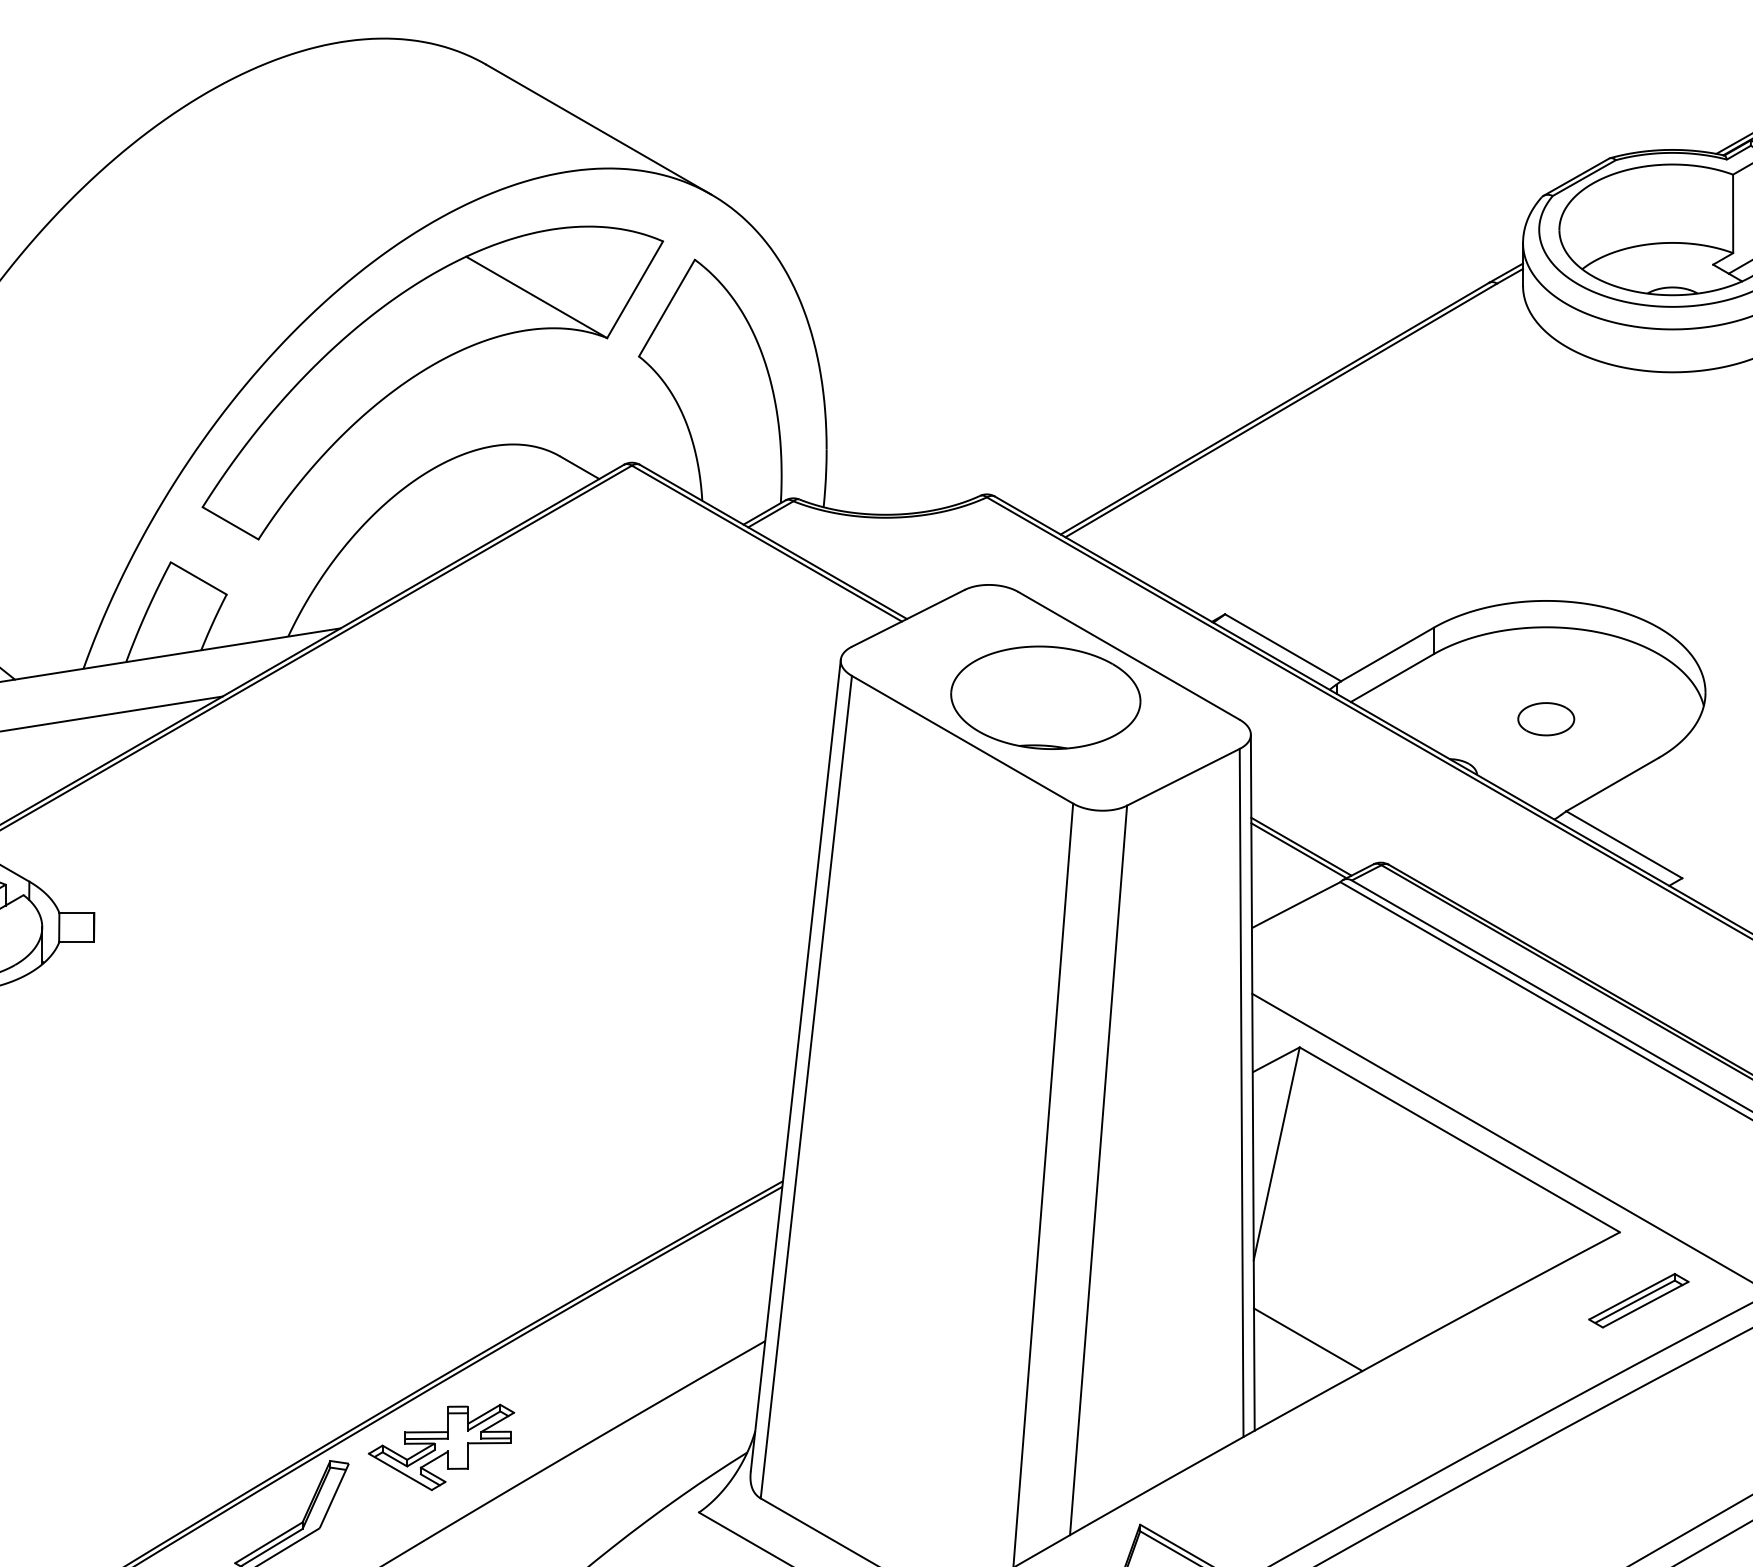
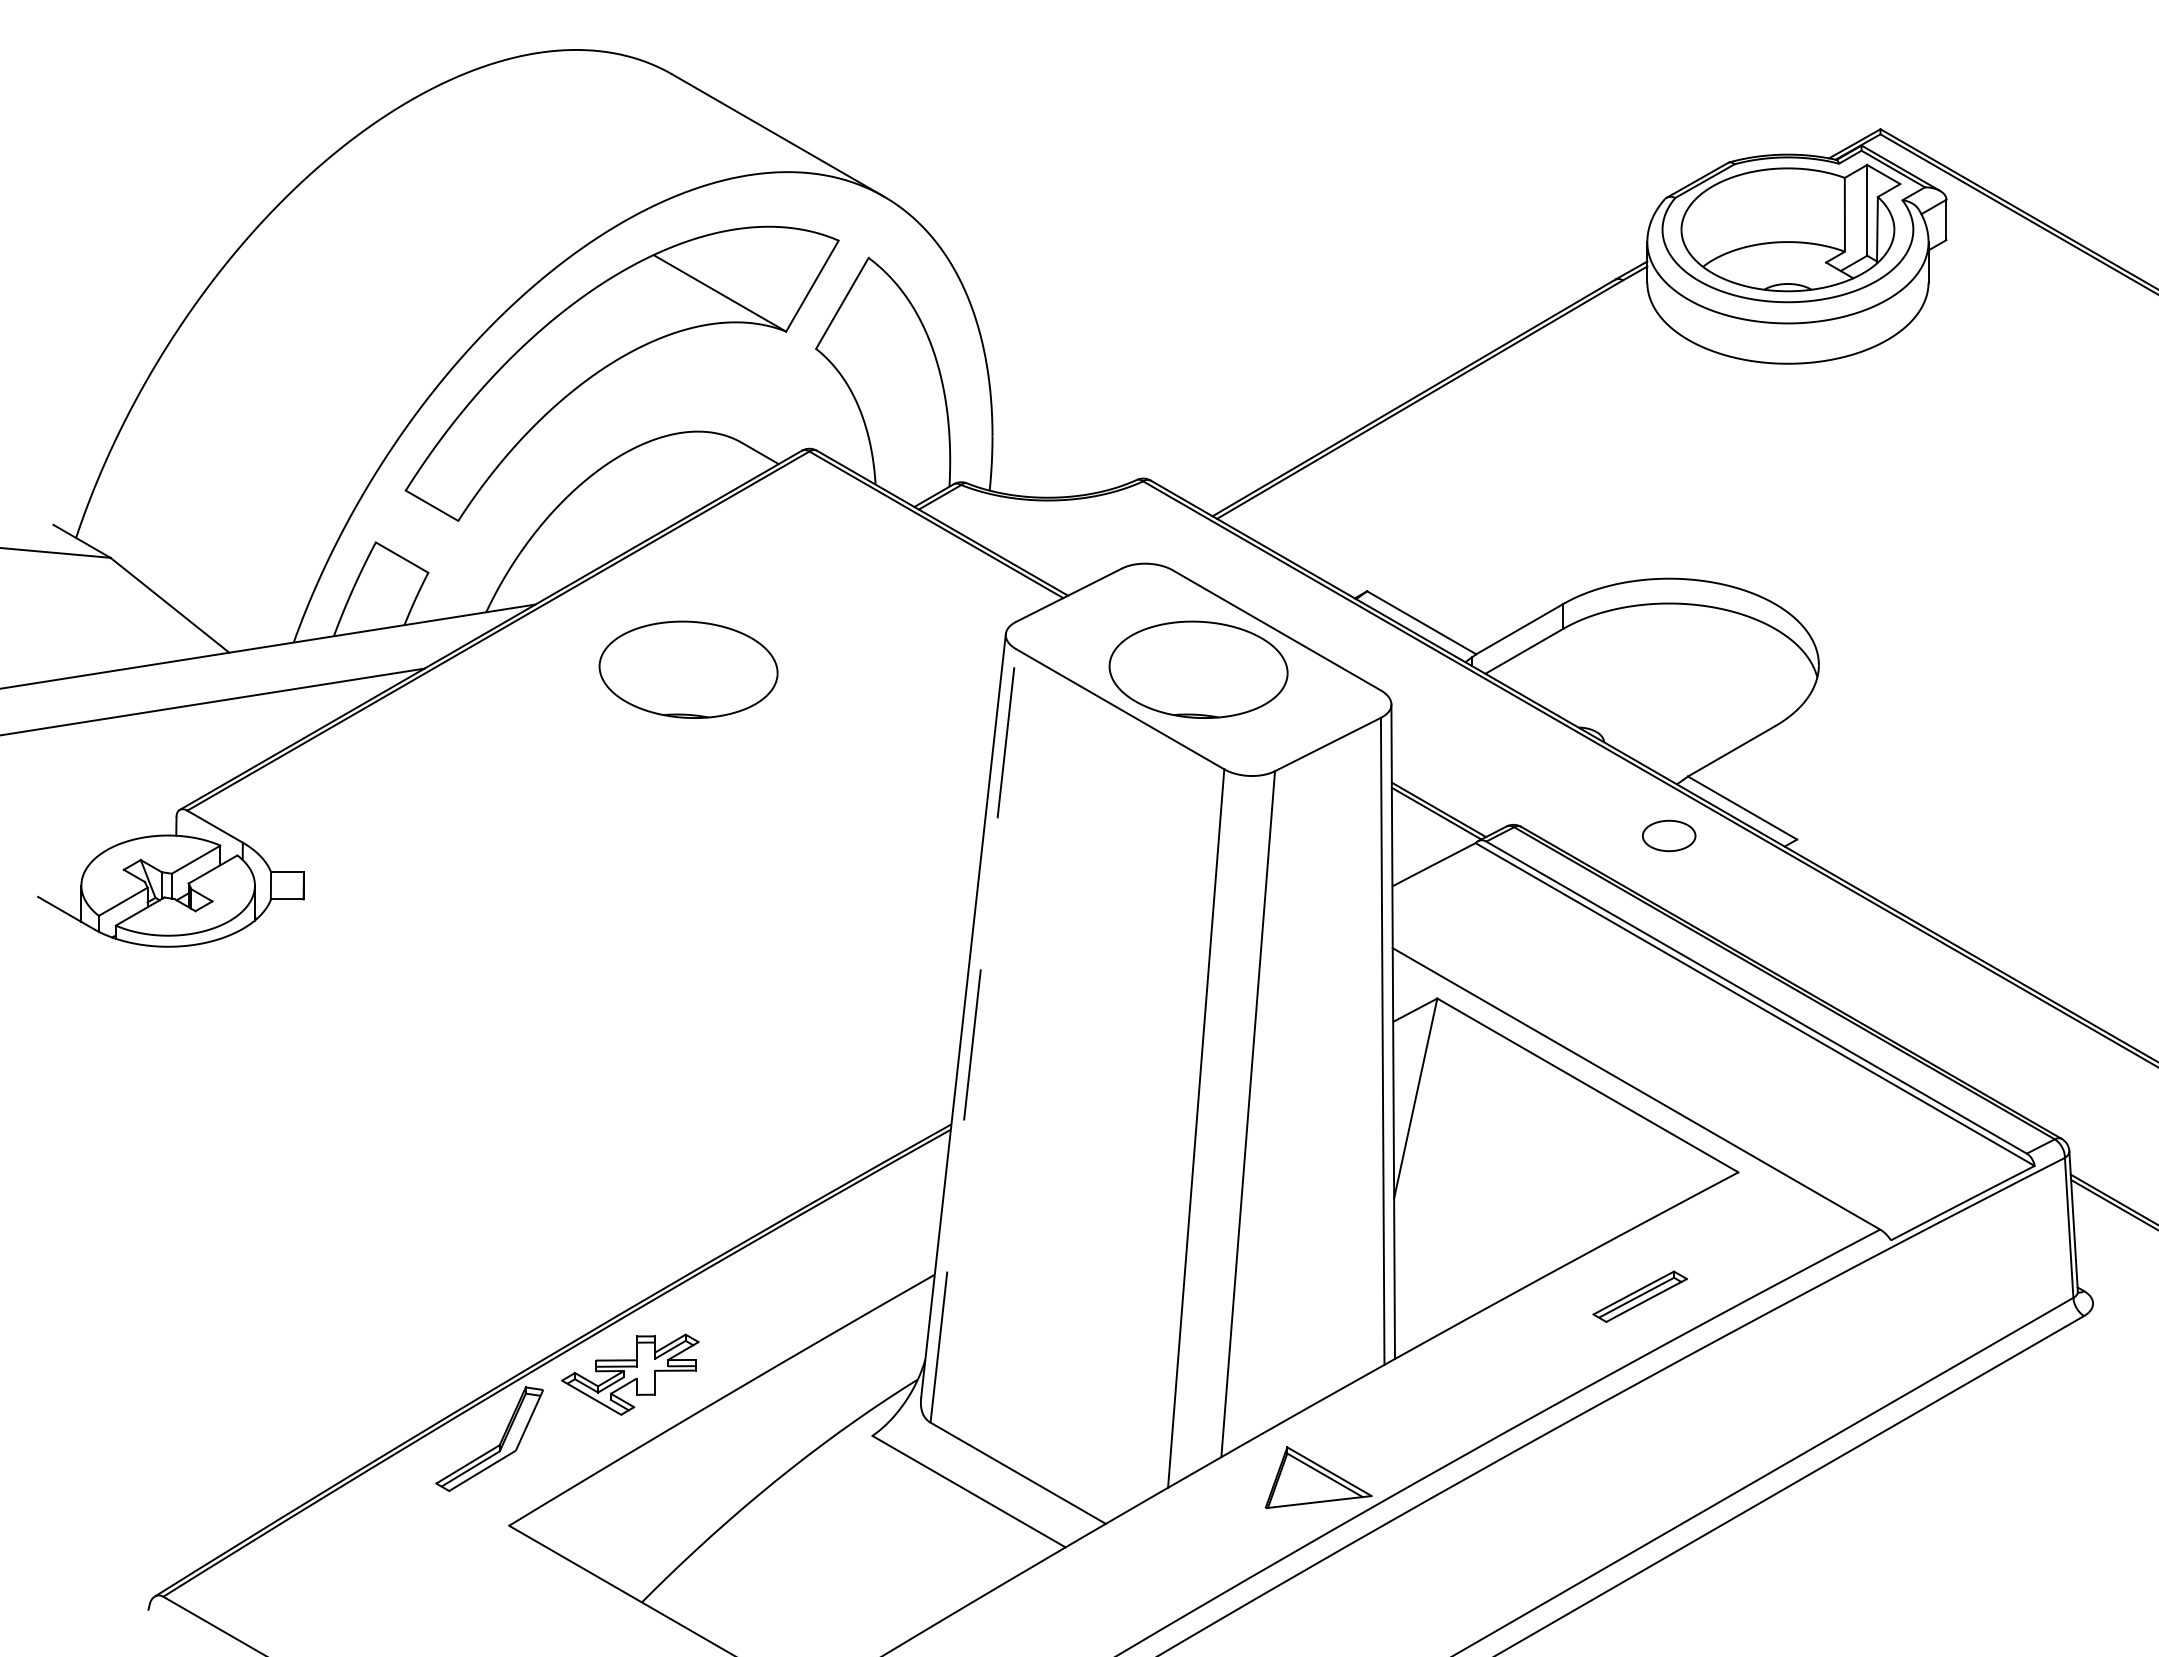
part: (503, 697) -> (688, 669), added
part: (1546, 718) -> (1669, 835), moved
line: (806, 1086) -> (973, 1035), solid -> dashed
part: (1638, 1300) -> (1639, 1296), moved
line: (1308, 1339) -> (1445, 1273), removed

